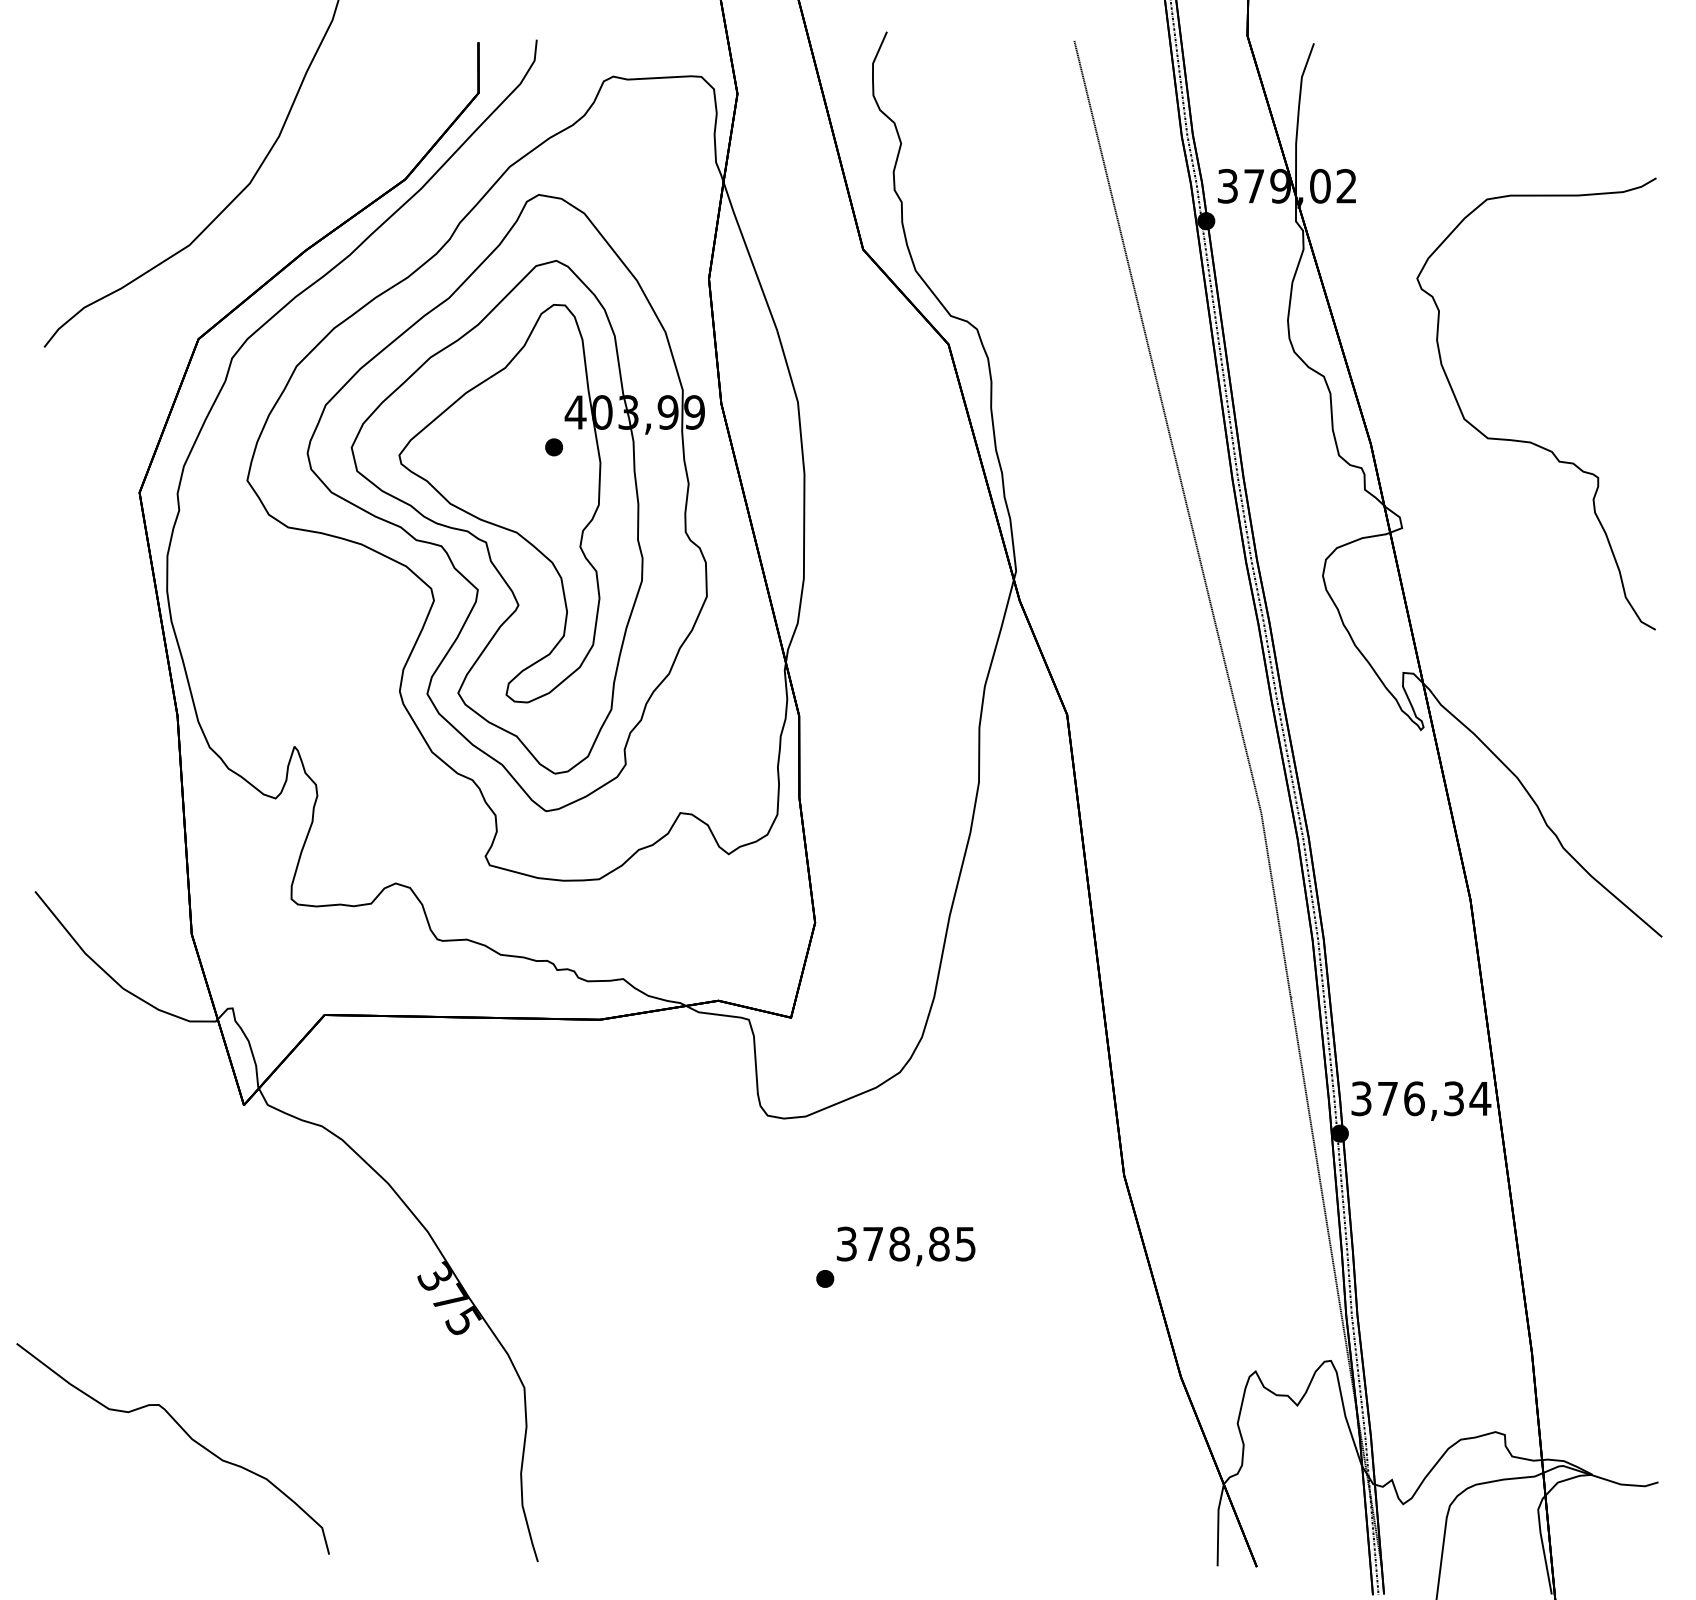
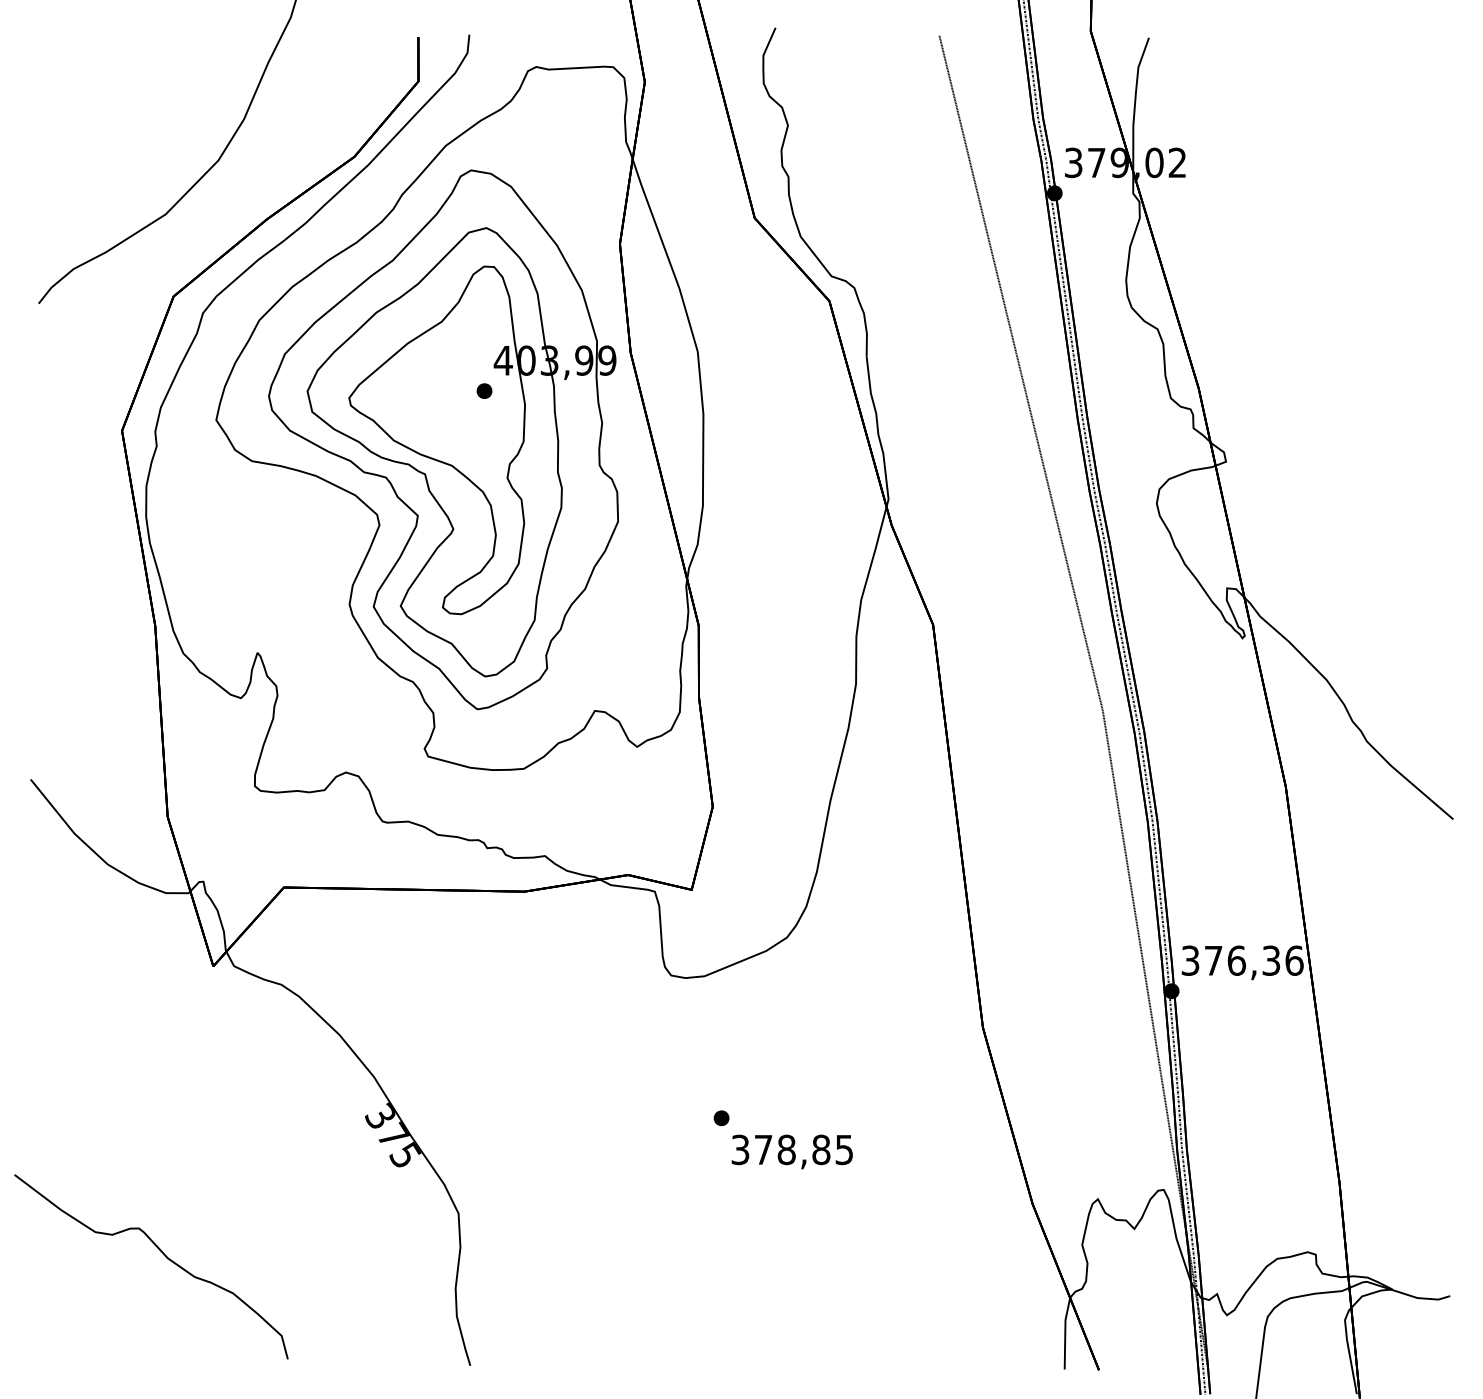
curve: (1531, 441) -> (1339, 386), removed
text: (1480, 1098) -> (1294, 960), 376,34 -> 376,36
text: (906, 1246) -> (792, 1152), moved

